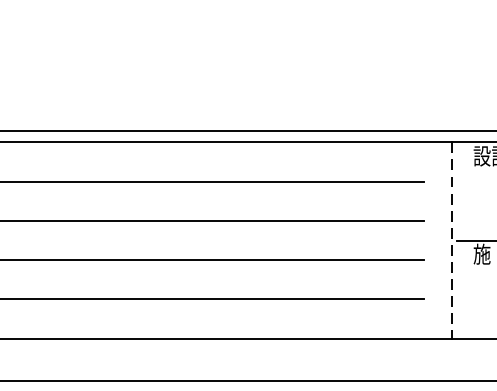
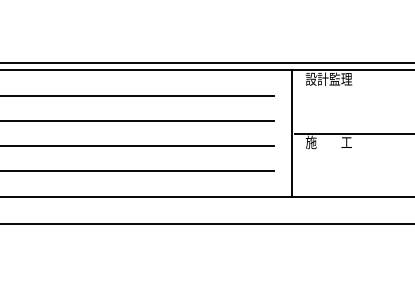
line: (453, 241) -> (292, 134), dashed -> solid

